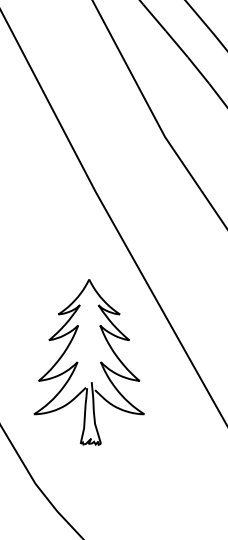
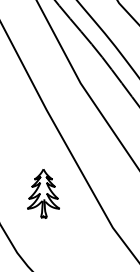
part: (89, 362) -> (43, 193), size x0.6

